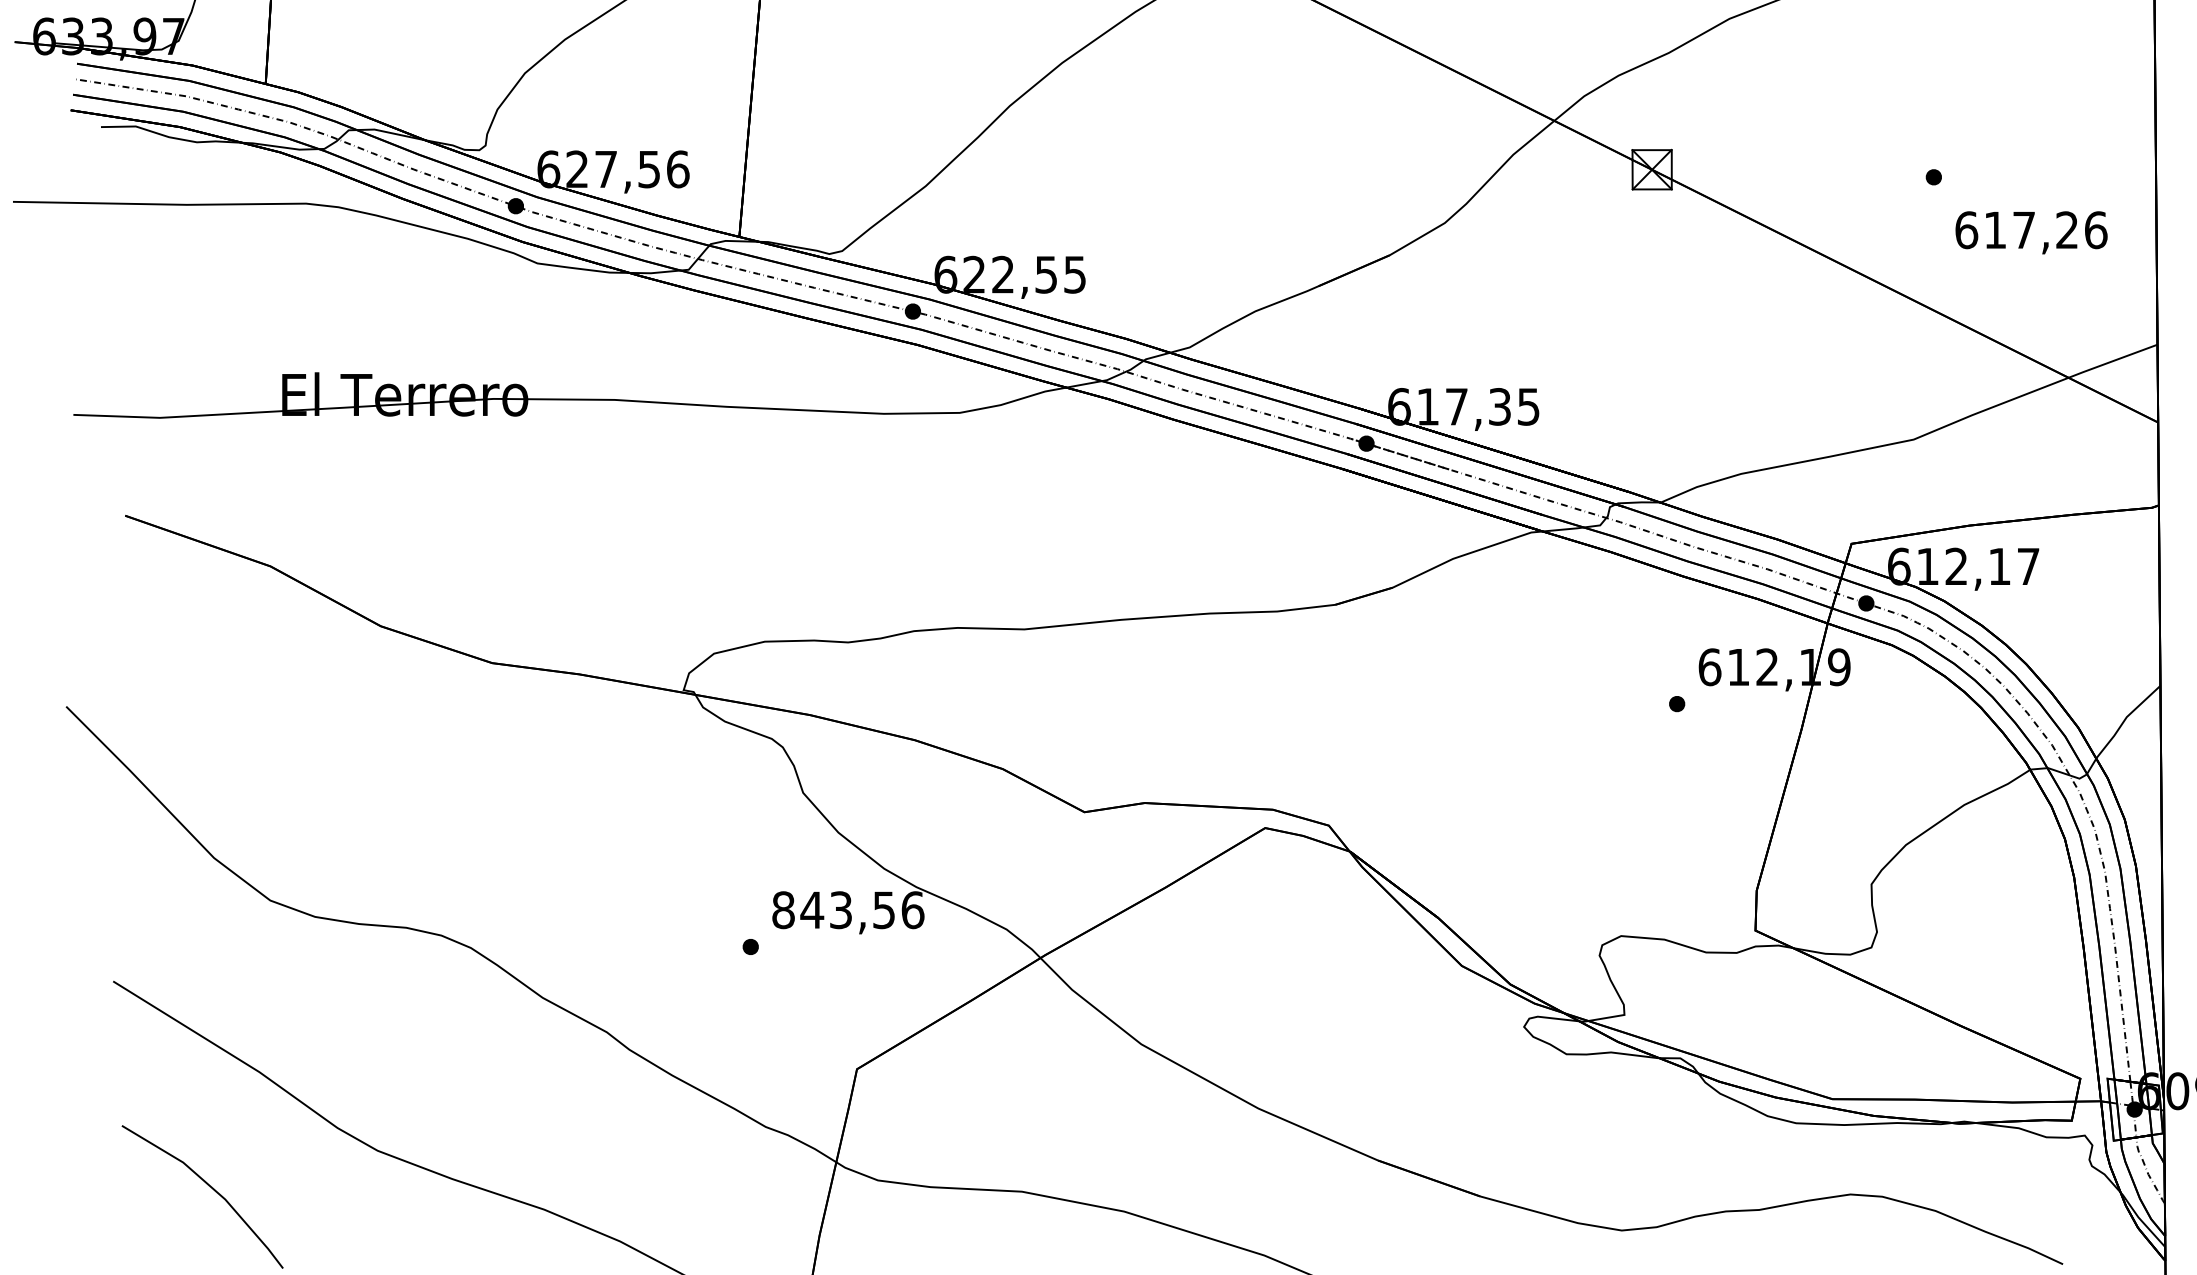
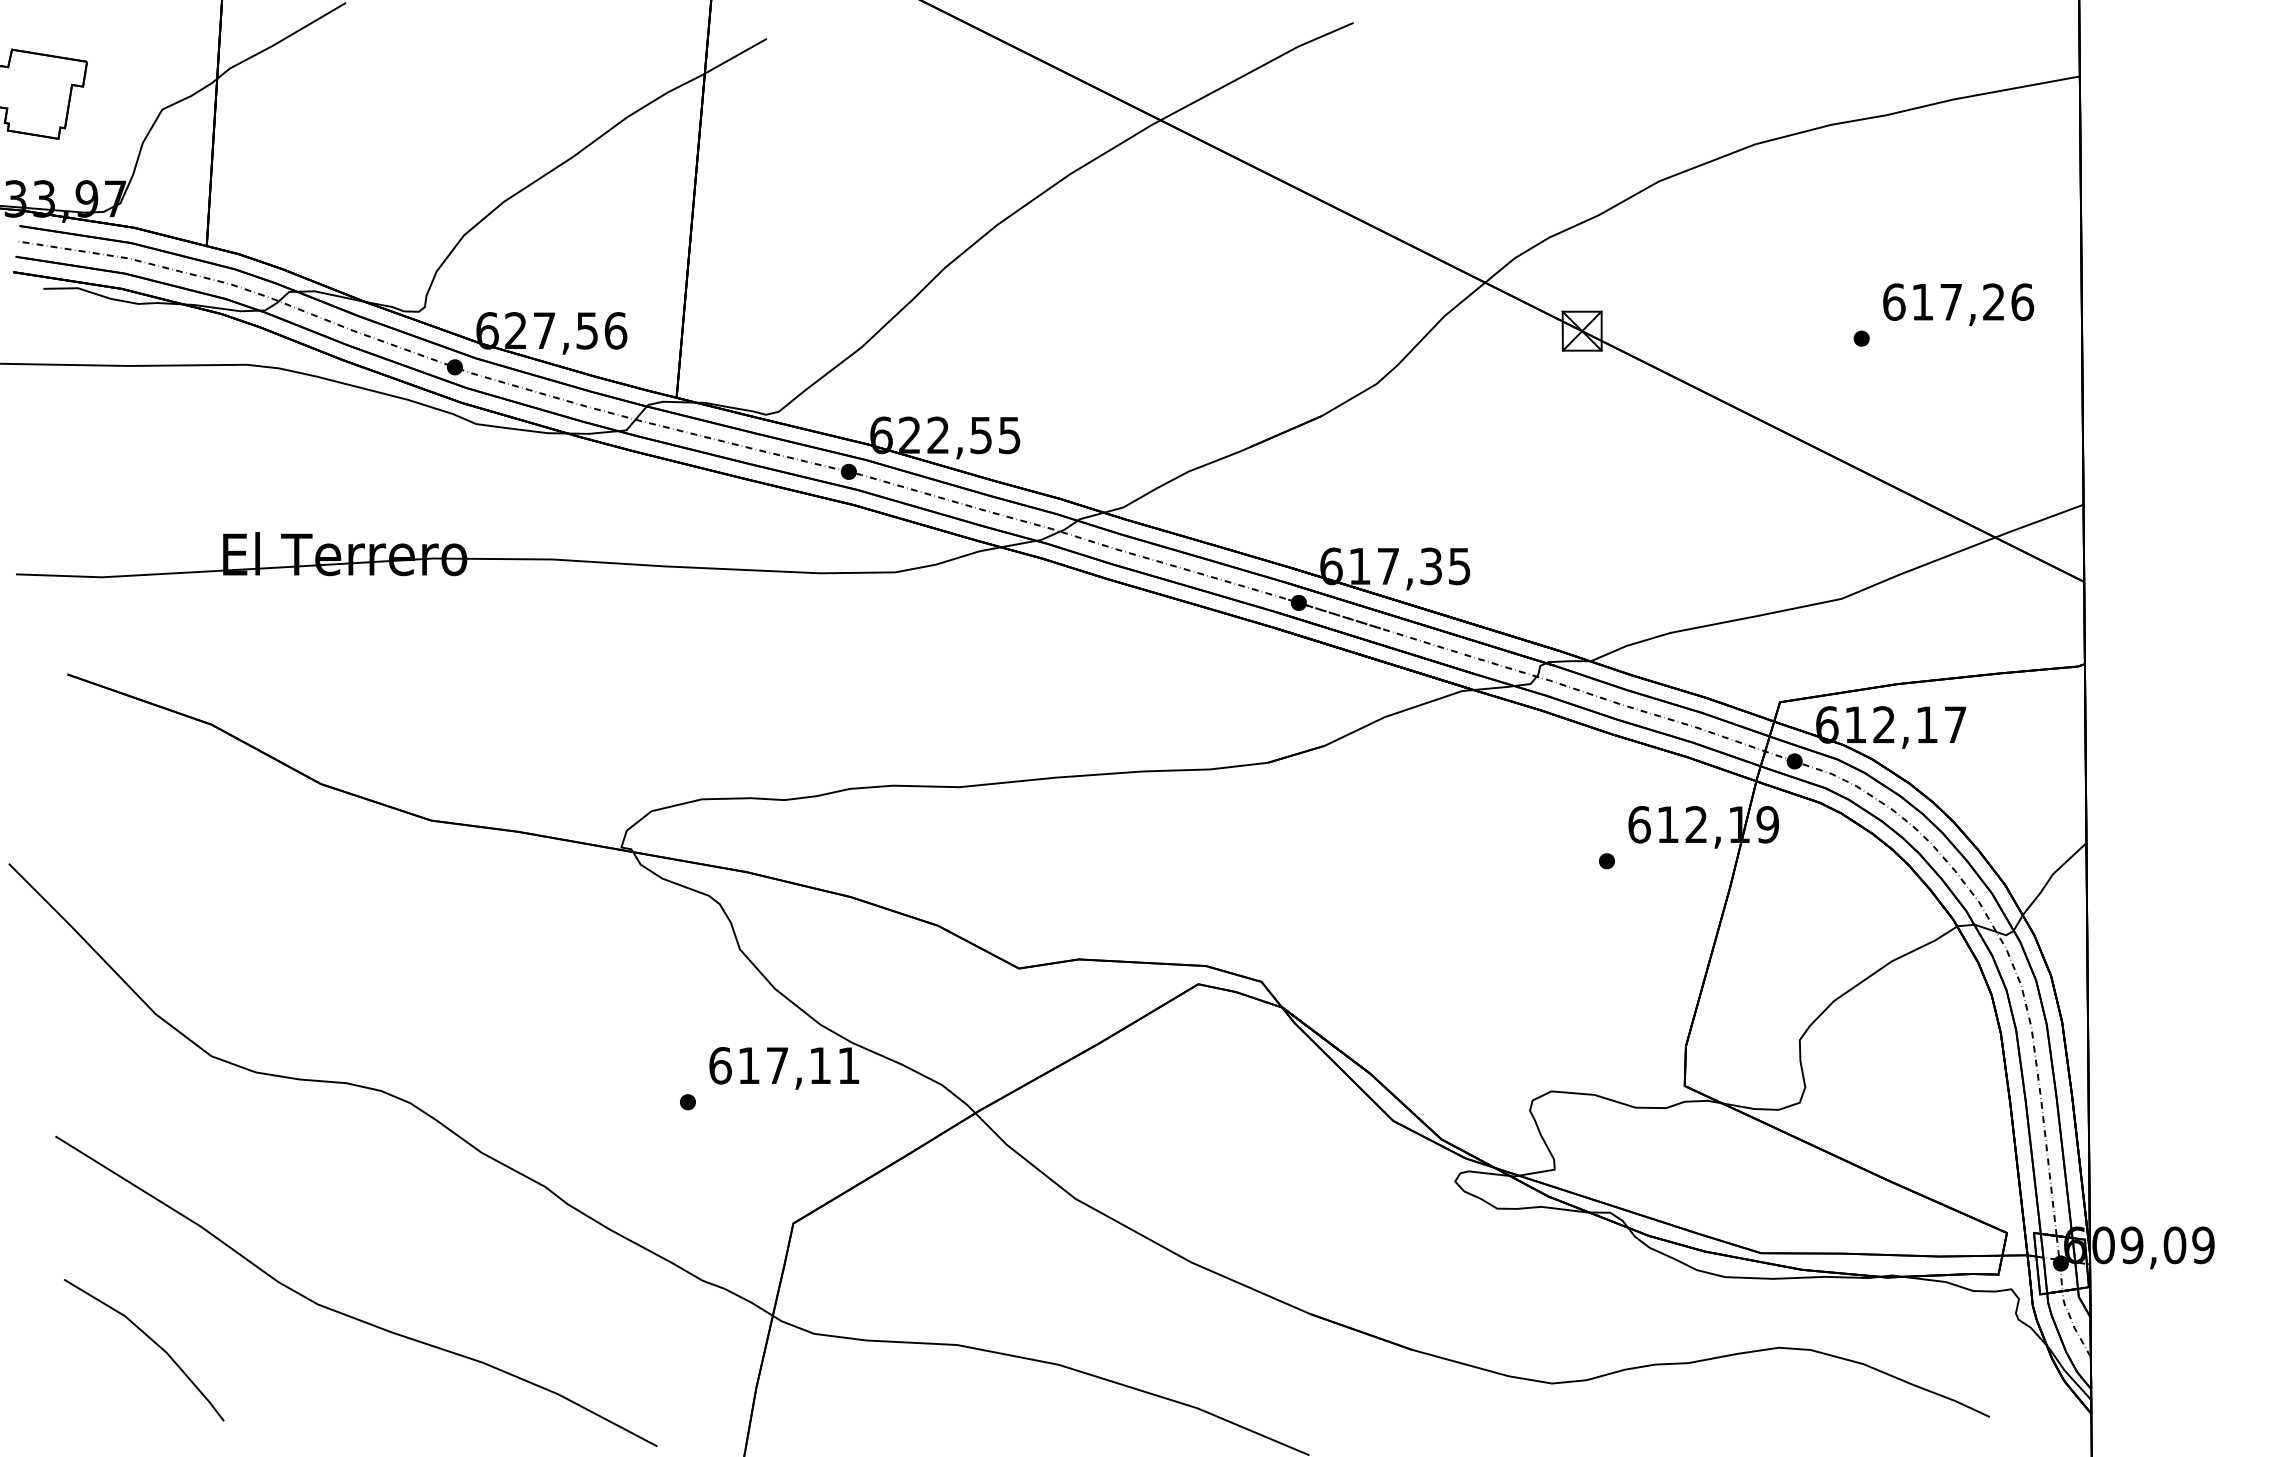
text: (2031, 232) -> (1958, 304), moved
text: (848, 909) -> (784, 1065), 843,56 -> 617,11

